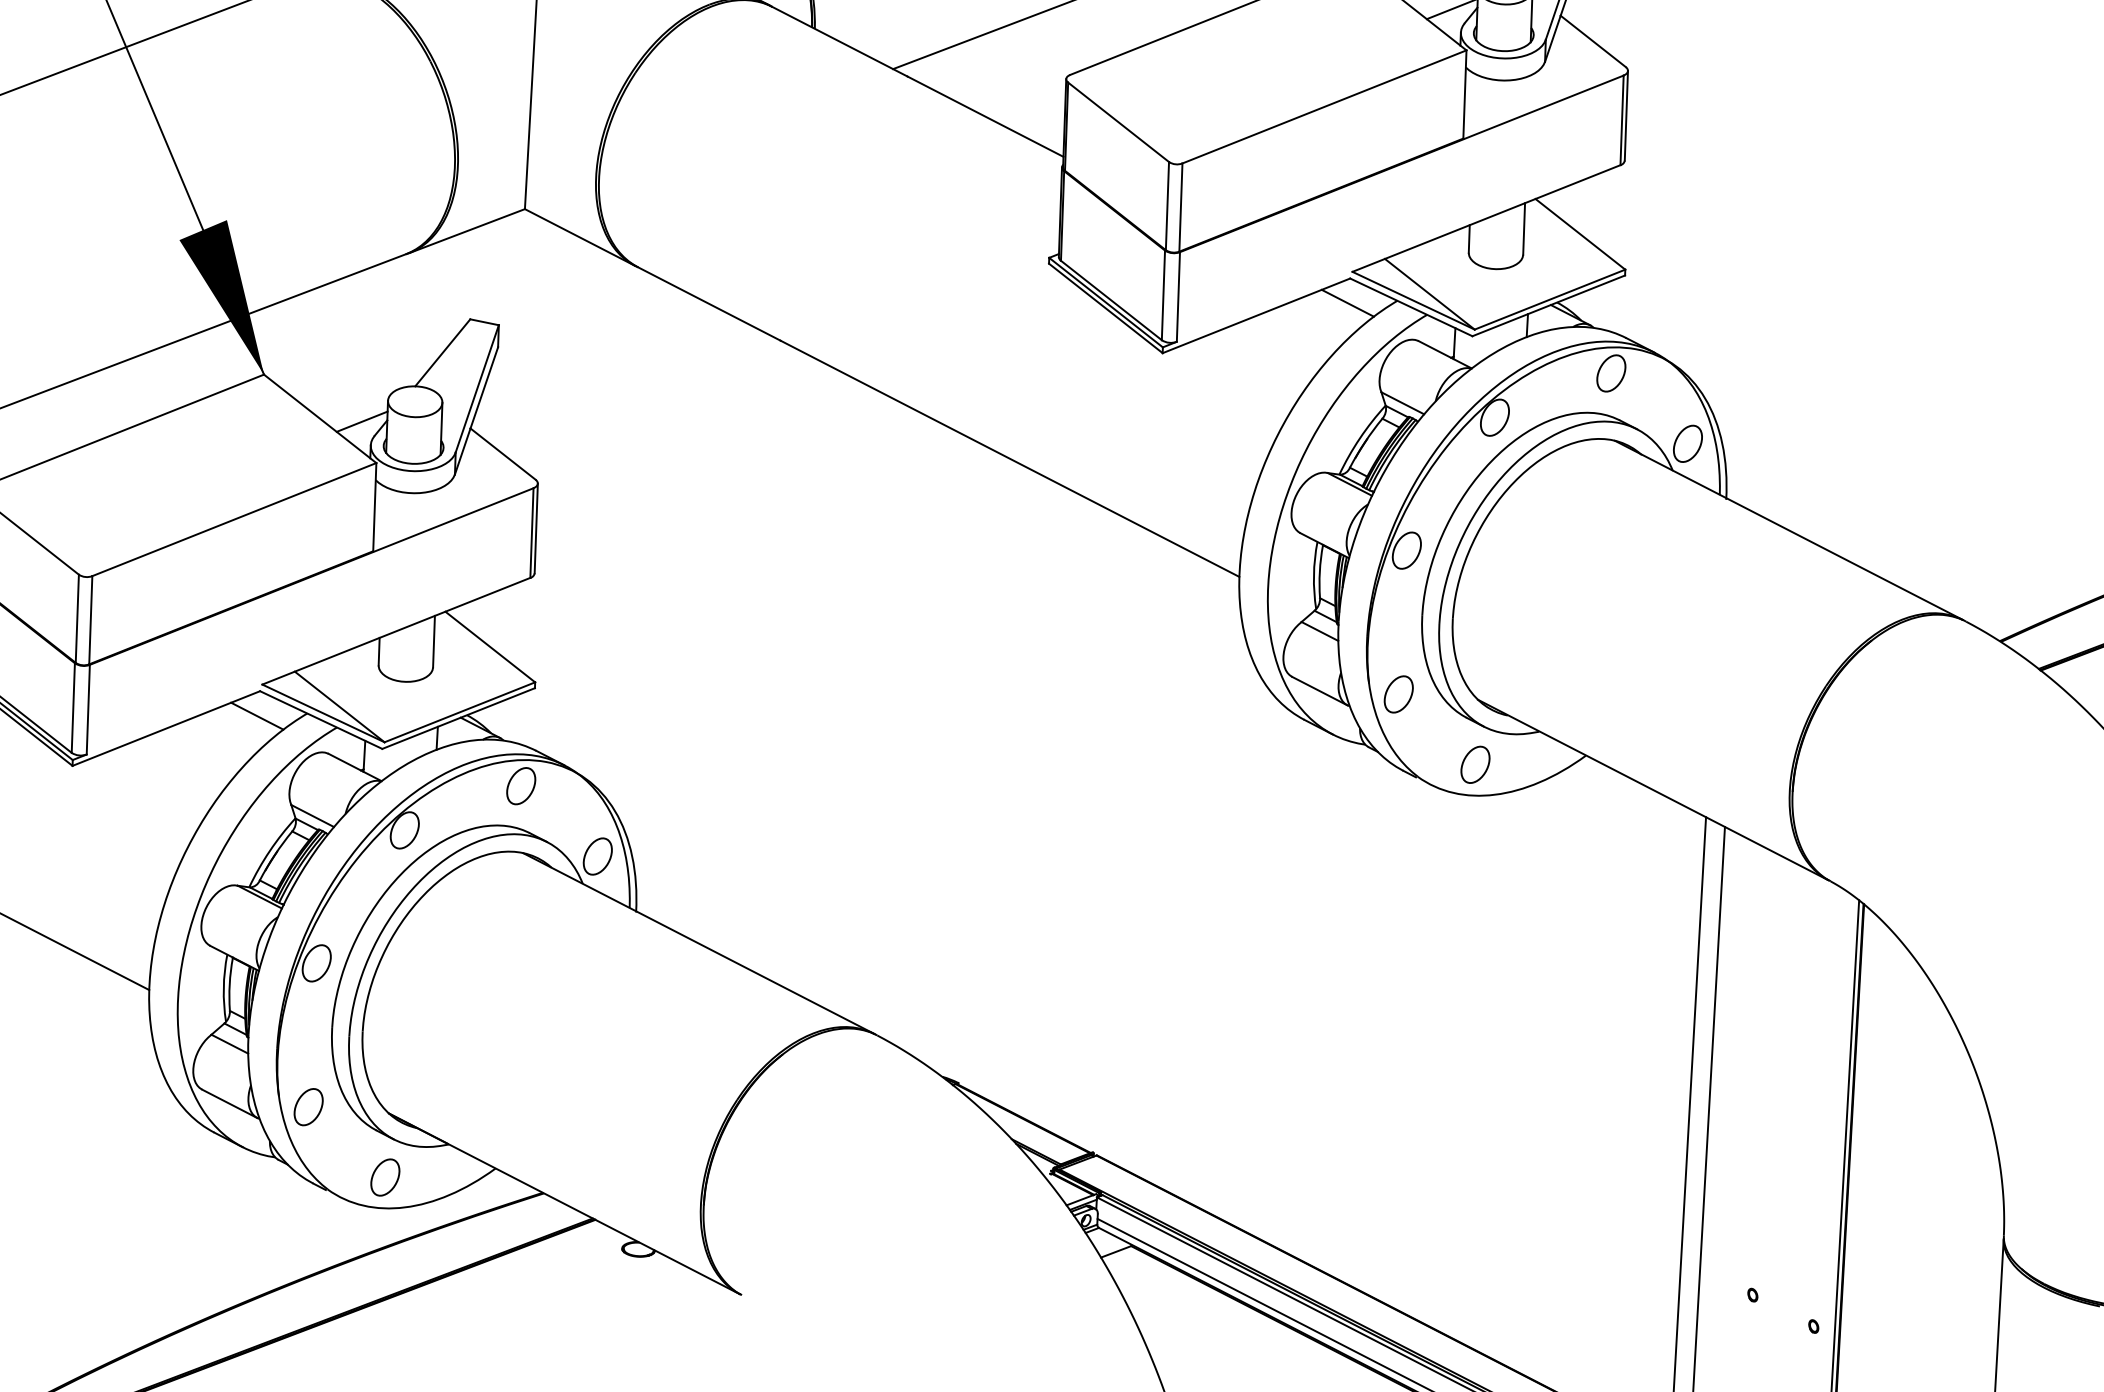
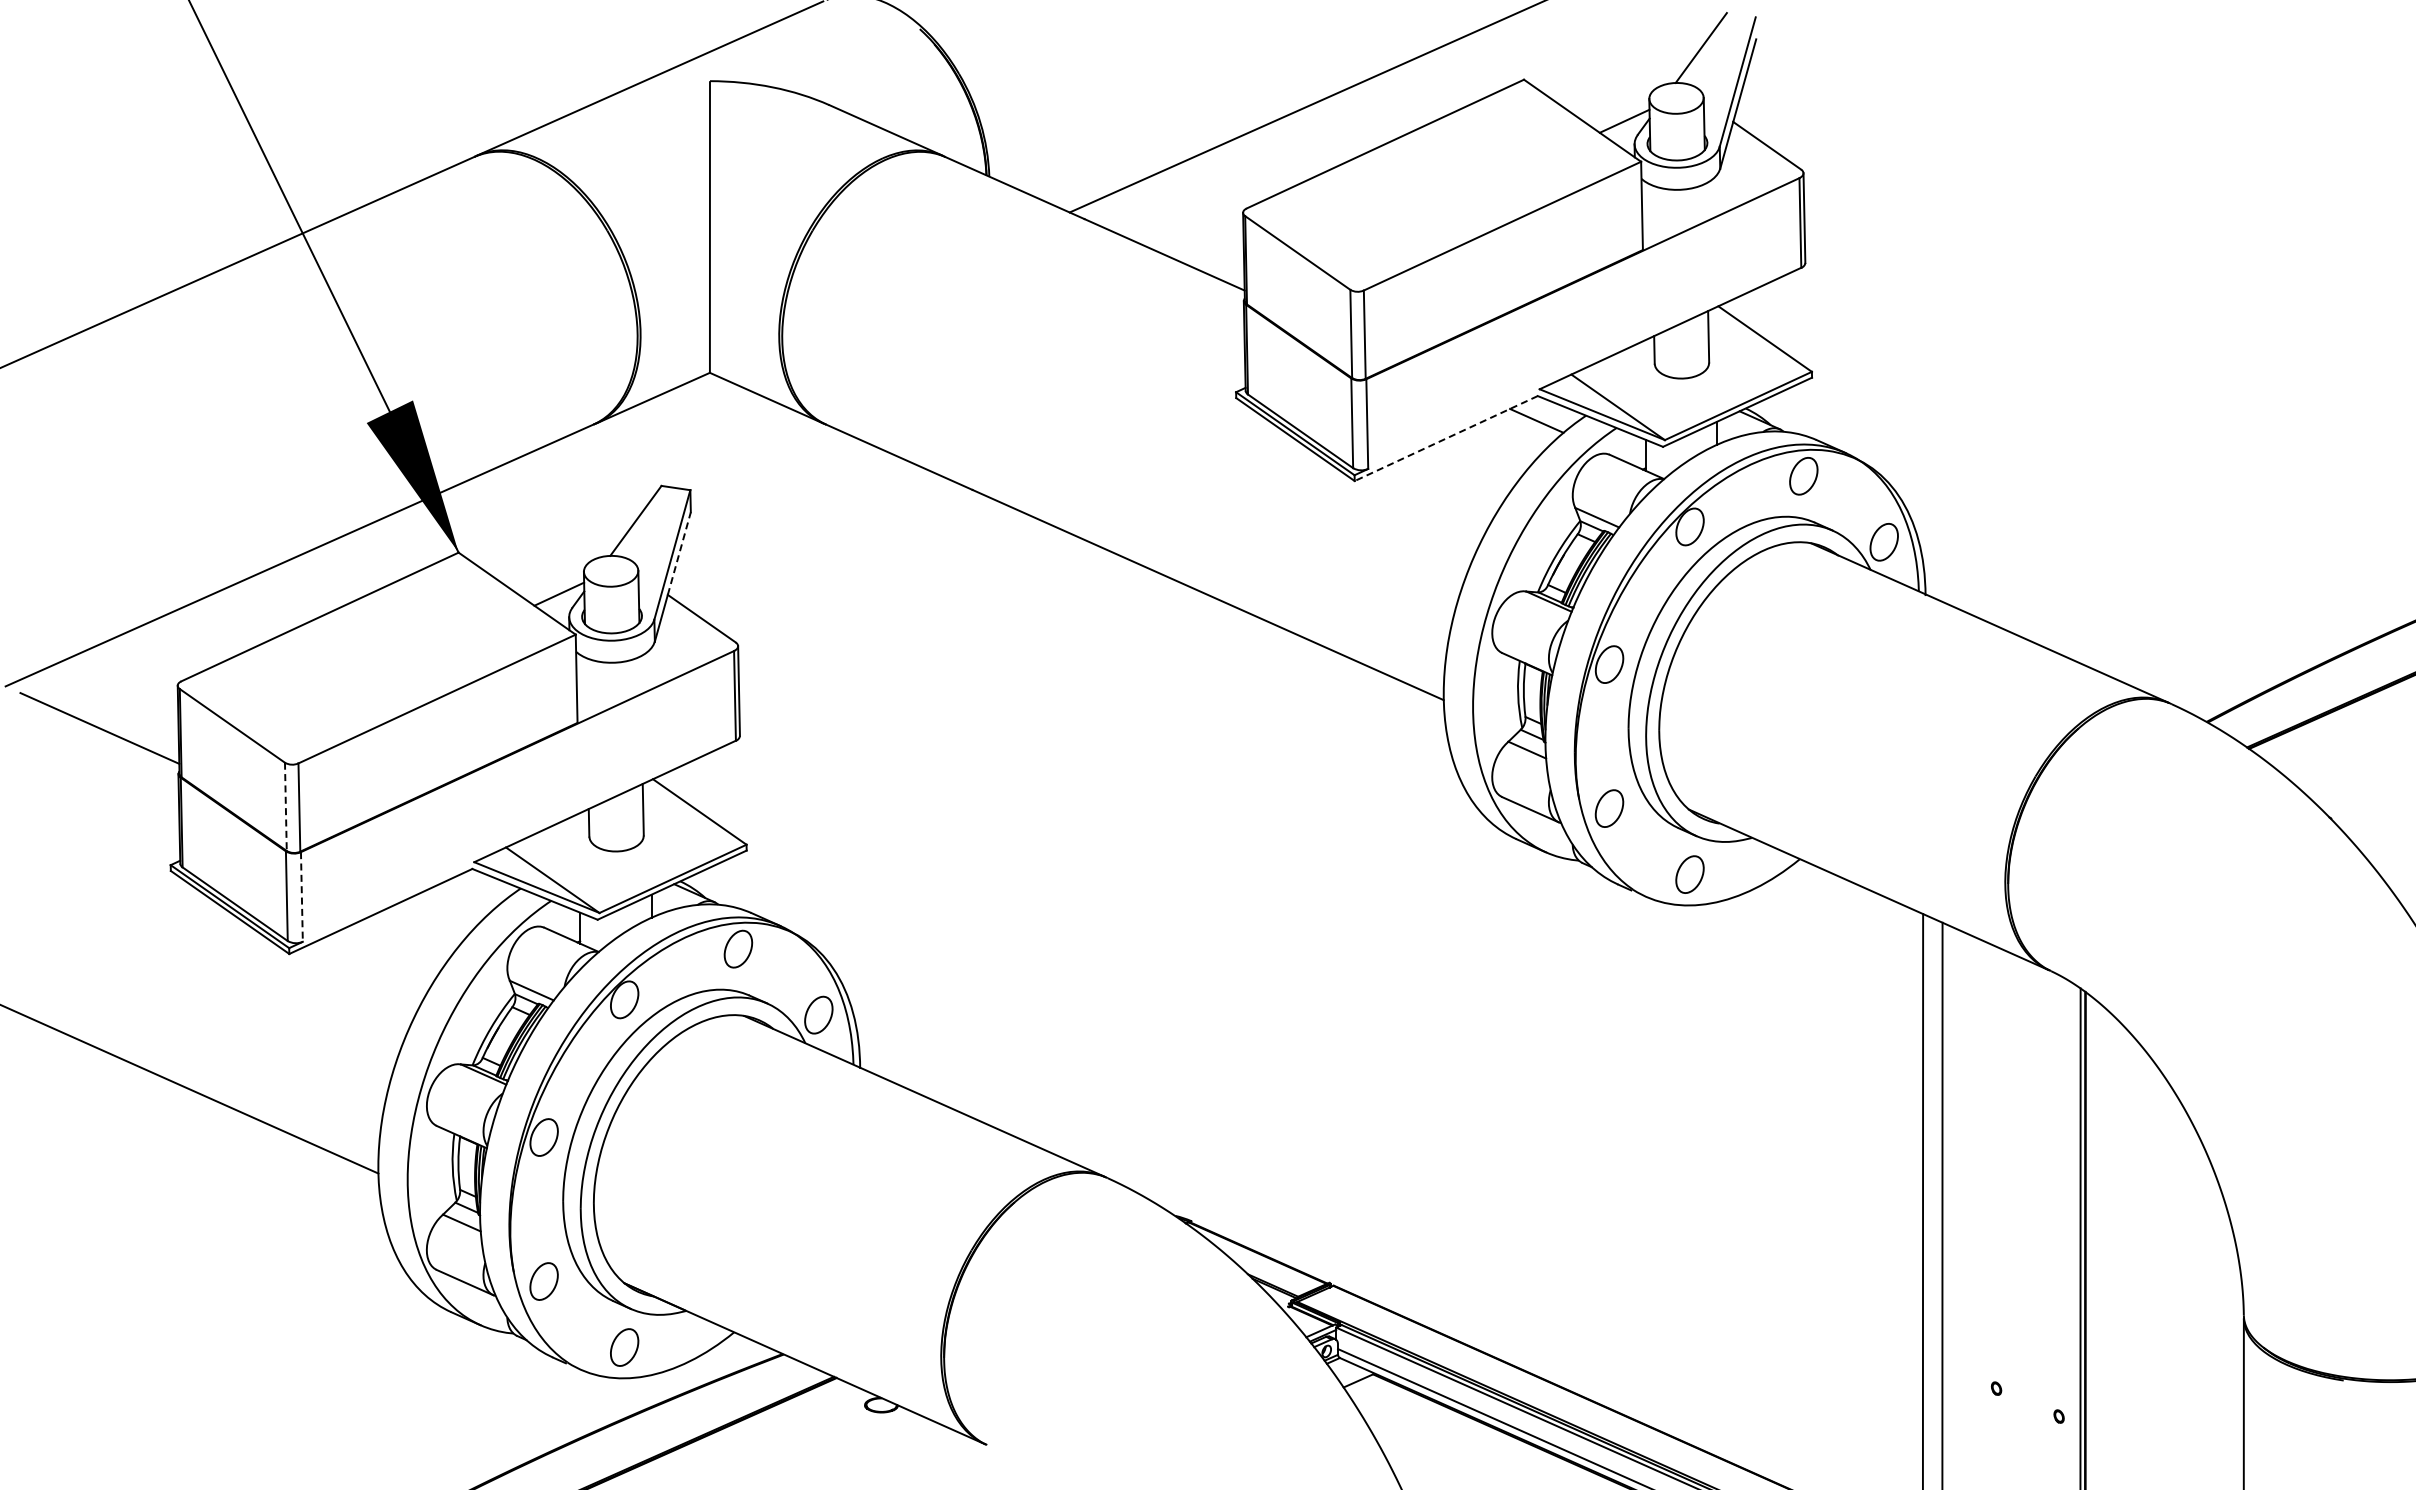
line: (1256, 315) -> (1446, 438), solid -> dashed
line: (484, 387) -> (679, 553), solid -> dashed
line: (76, 619) -> (285, 807), solid -> dashed
line: (87, 709) -> (301, 896), solid -> dashed
line: (256, 716) -> (470, 894), removed

